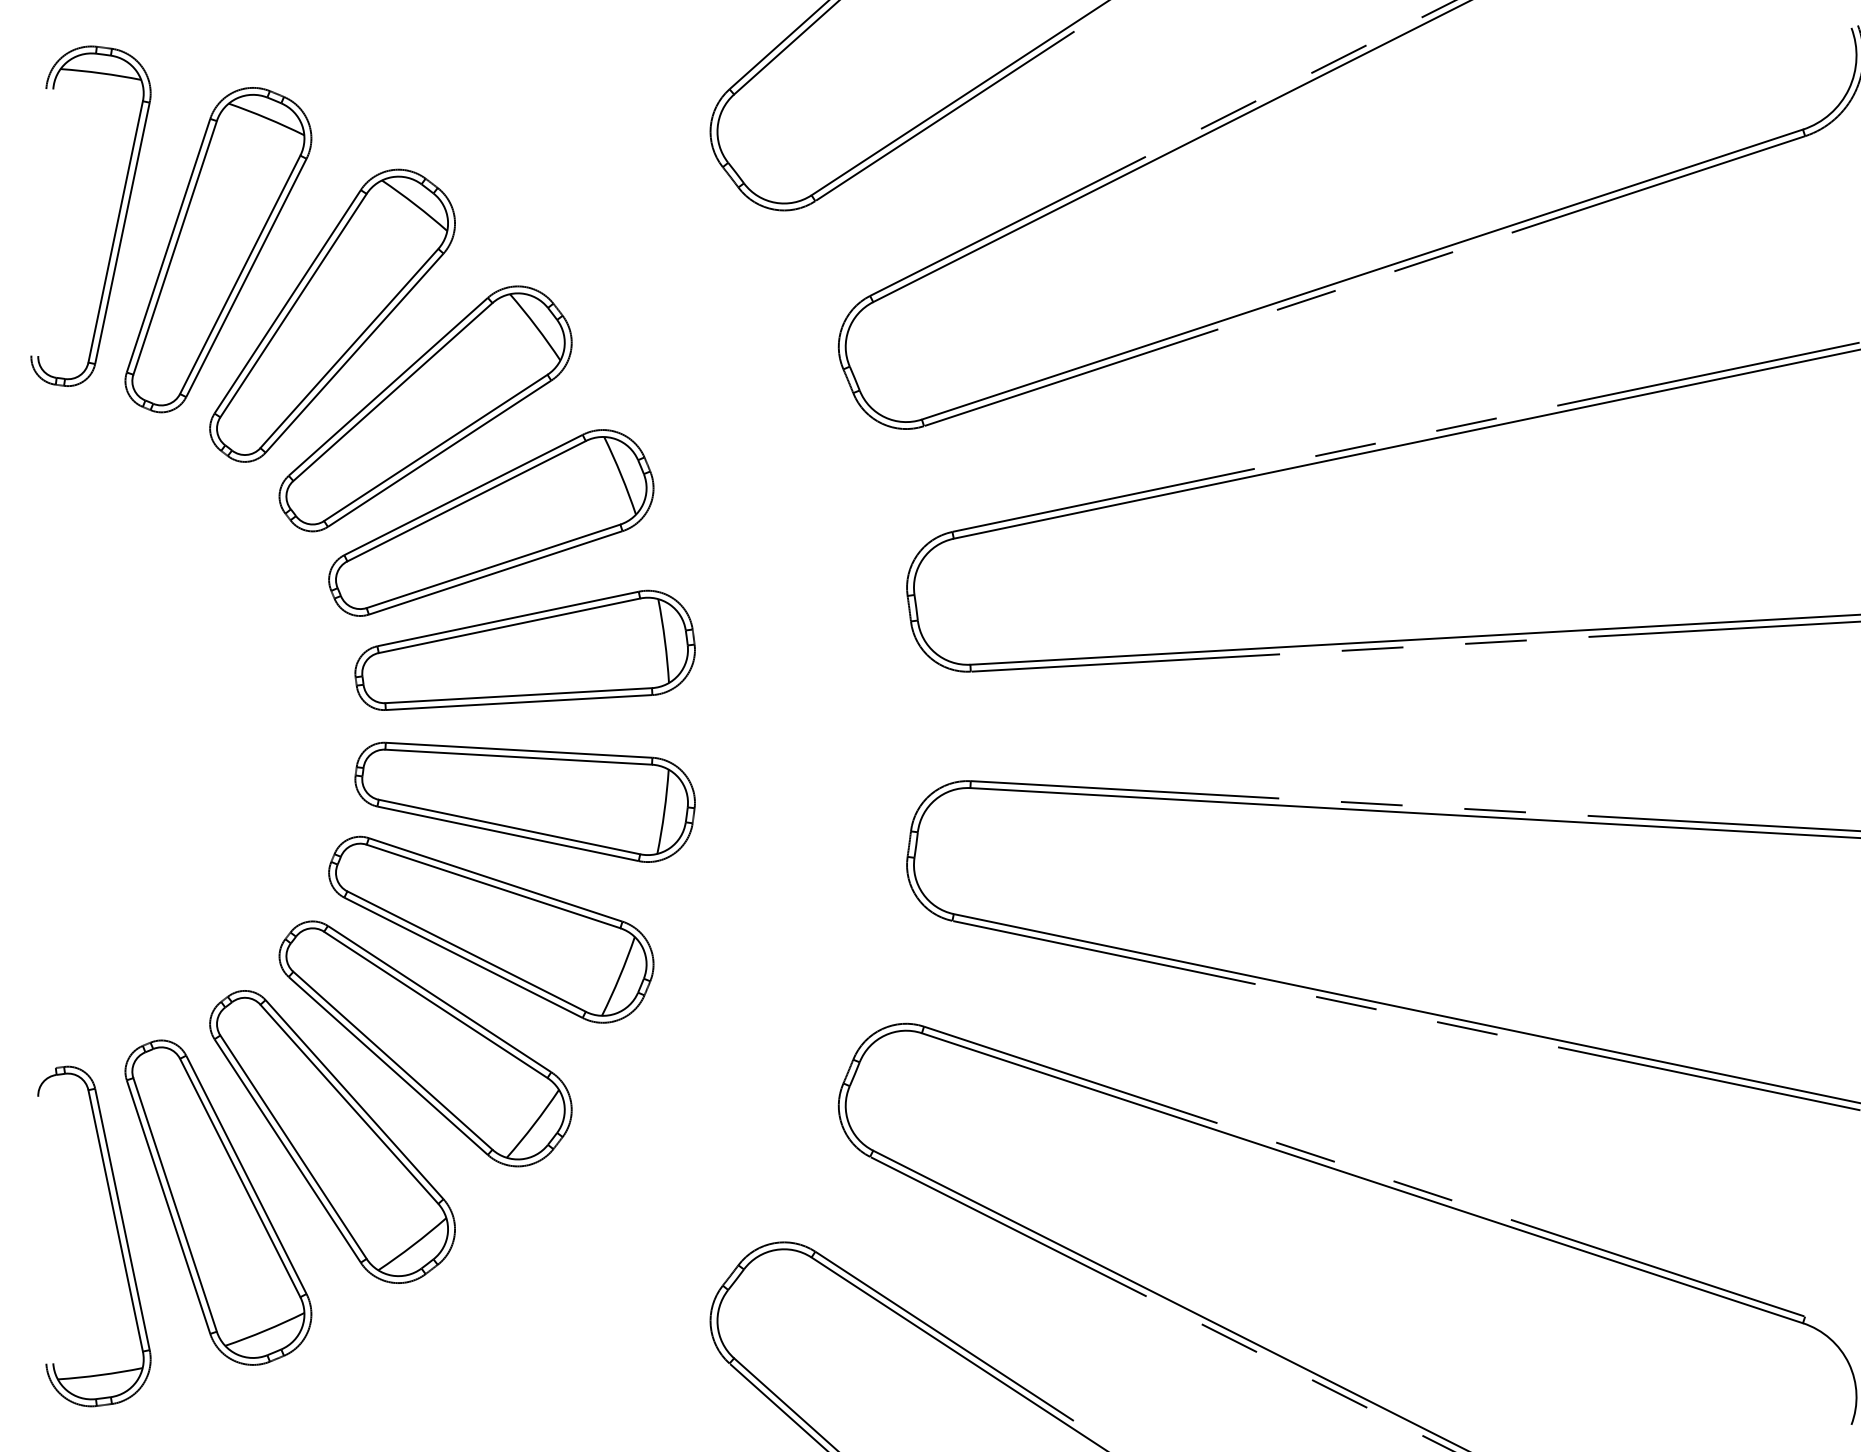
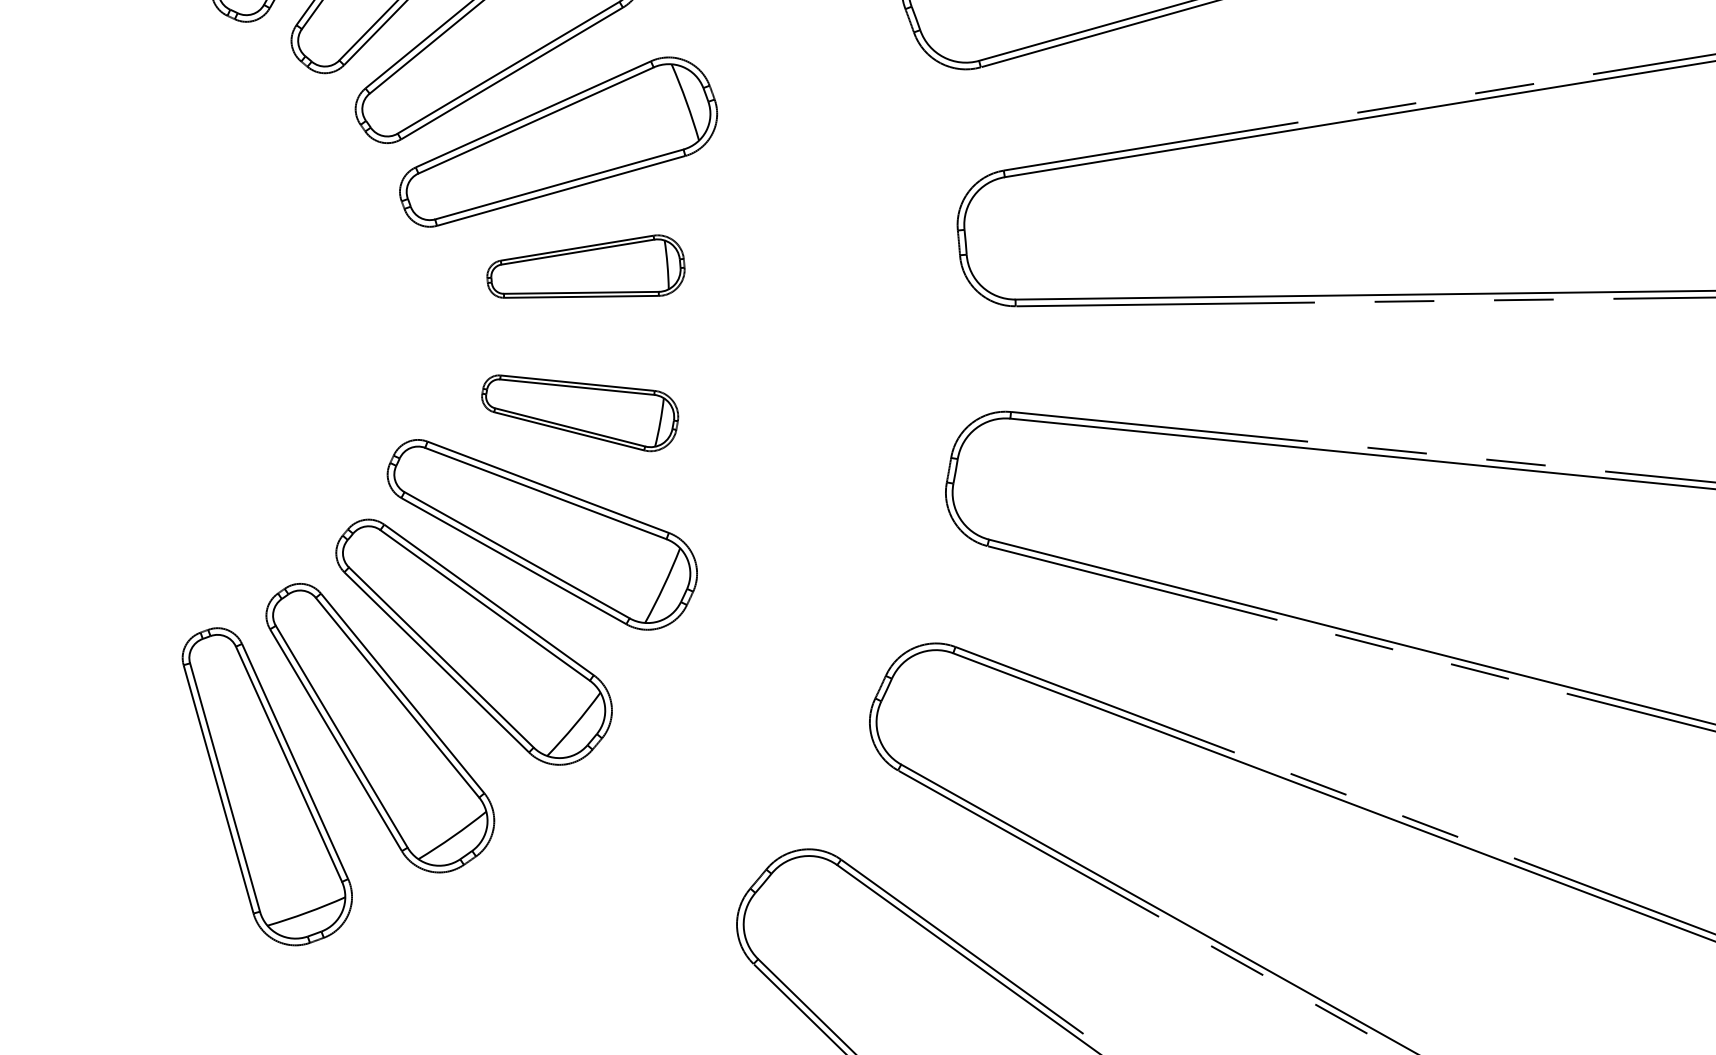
part: (524, 649) -> (585, 266), size x0.6
part: (524, 801) -> (579, 412), size x0.6
part: (116, 1230) -> (167, 809), removed

